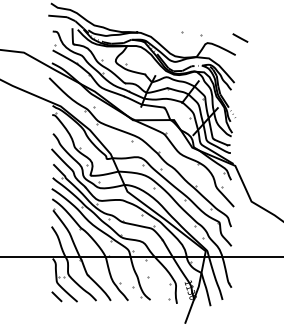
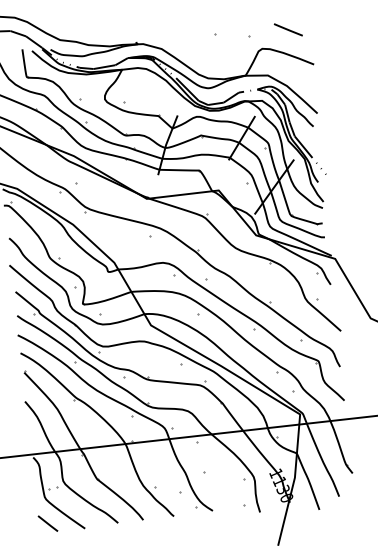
line: (240, 37) -> (288, 28), moved

